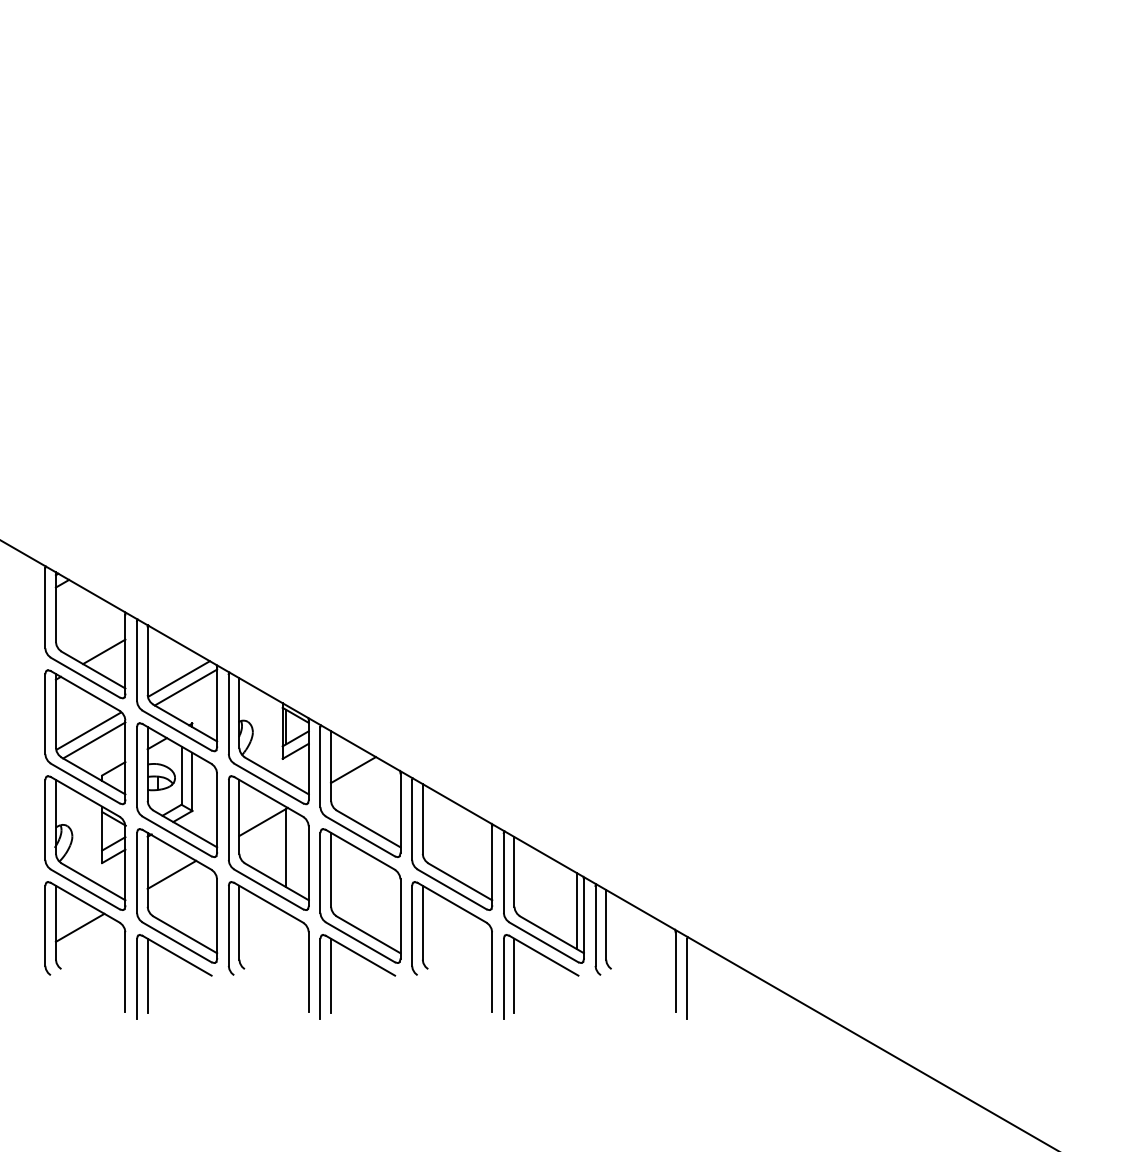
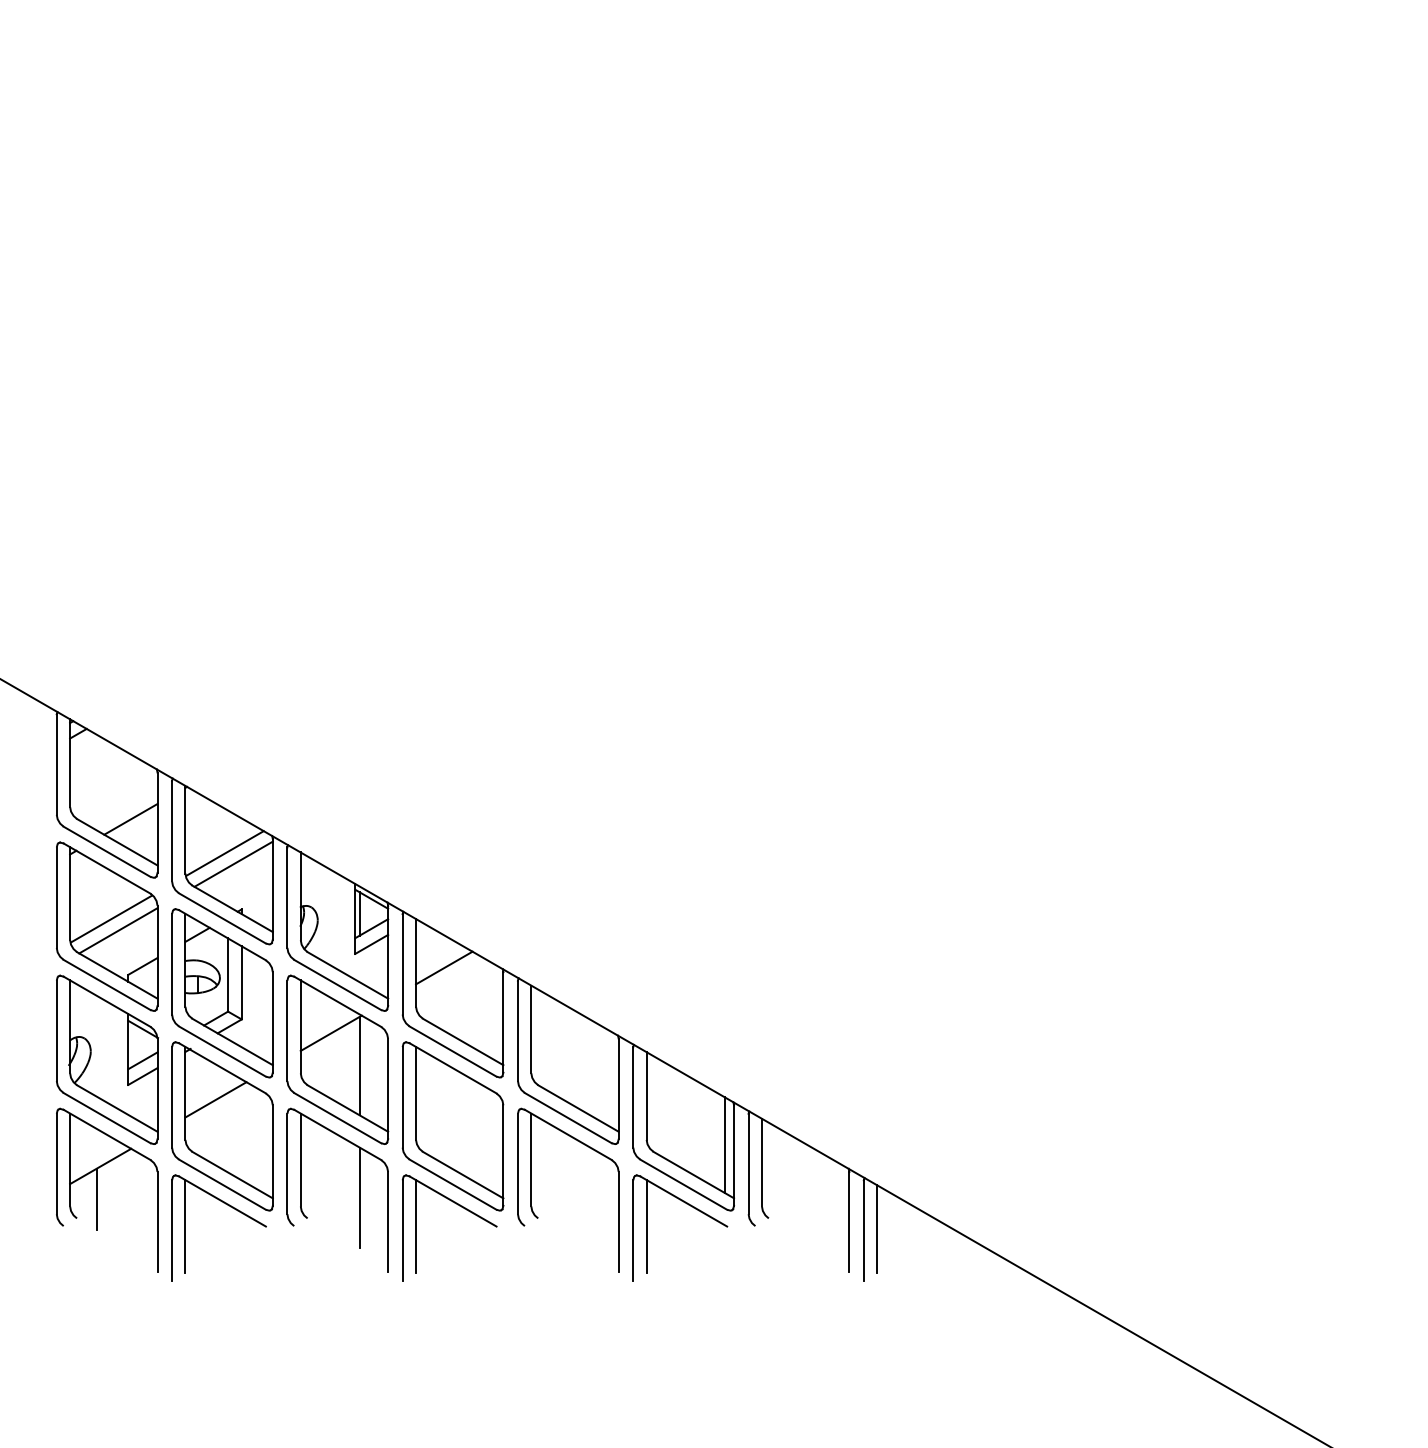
line: (286, 952) -> (359, 1197), added
line: (76, 954) -> (96, 1199), added
line: (698, 978) -> (877, 1229), added

